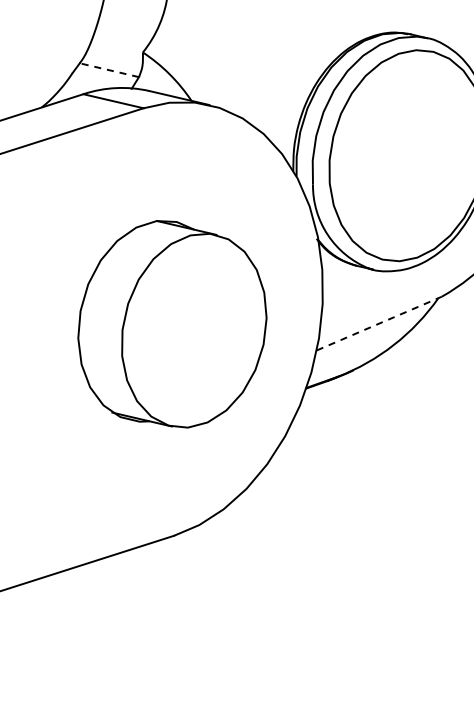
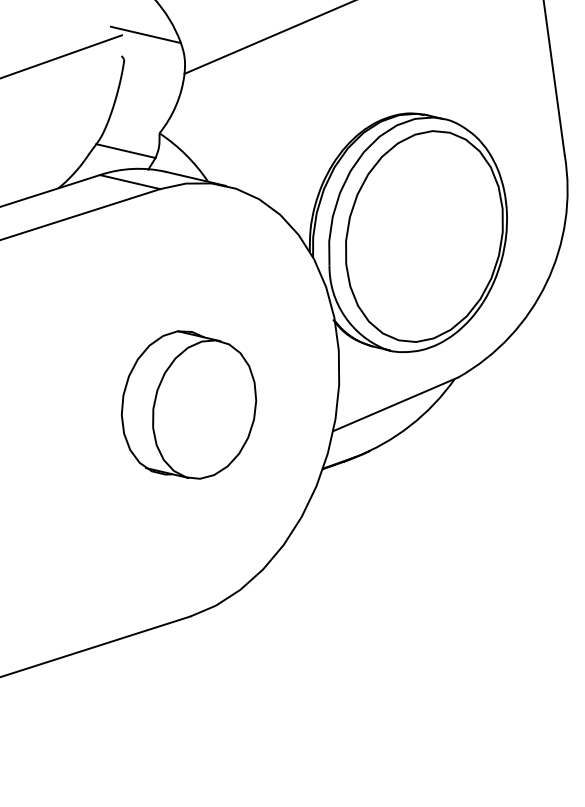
line: (108, 69) -> (125, 150), dashed -> solid
part: (171, 323) -> (188, 404), size x0.71
line: (379, 323) -> (395, 404), dashed -> solid

